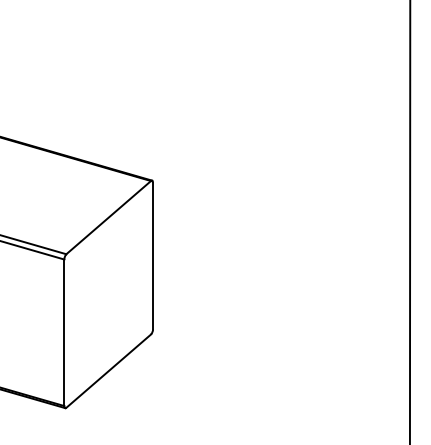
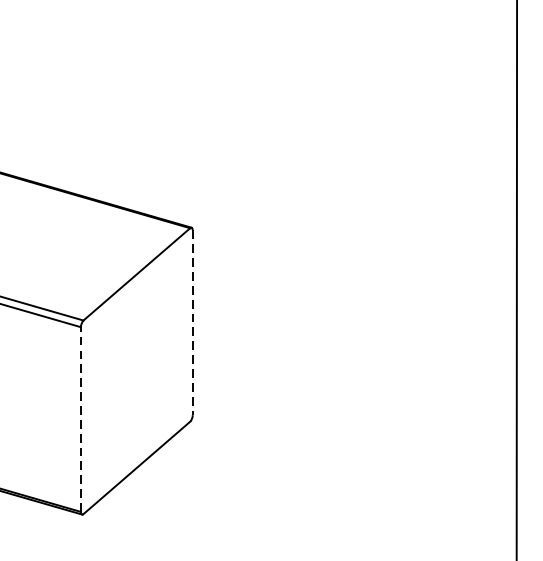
line: (153, 256) -> (193, 323), solid -> dashed
line: (64, 332) -> (81, 419), solid -> dashed

